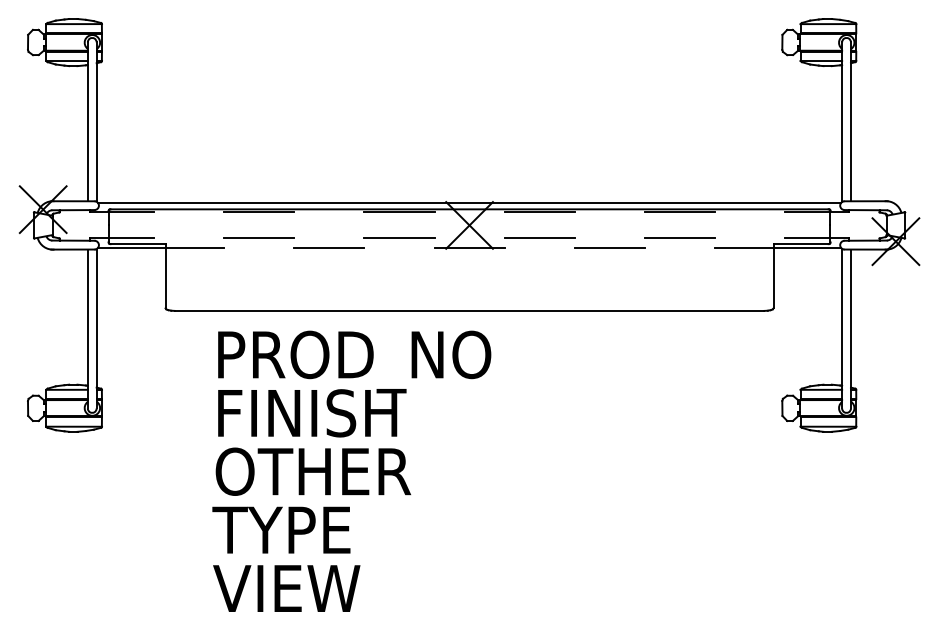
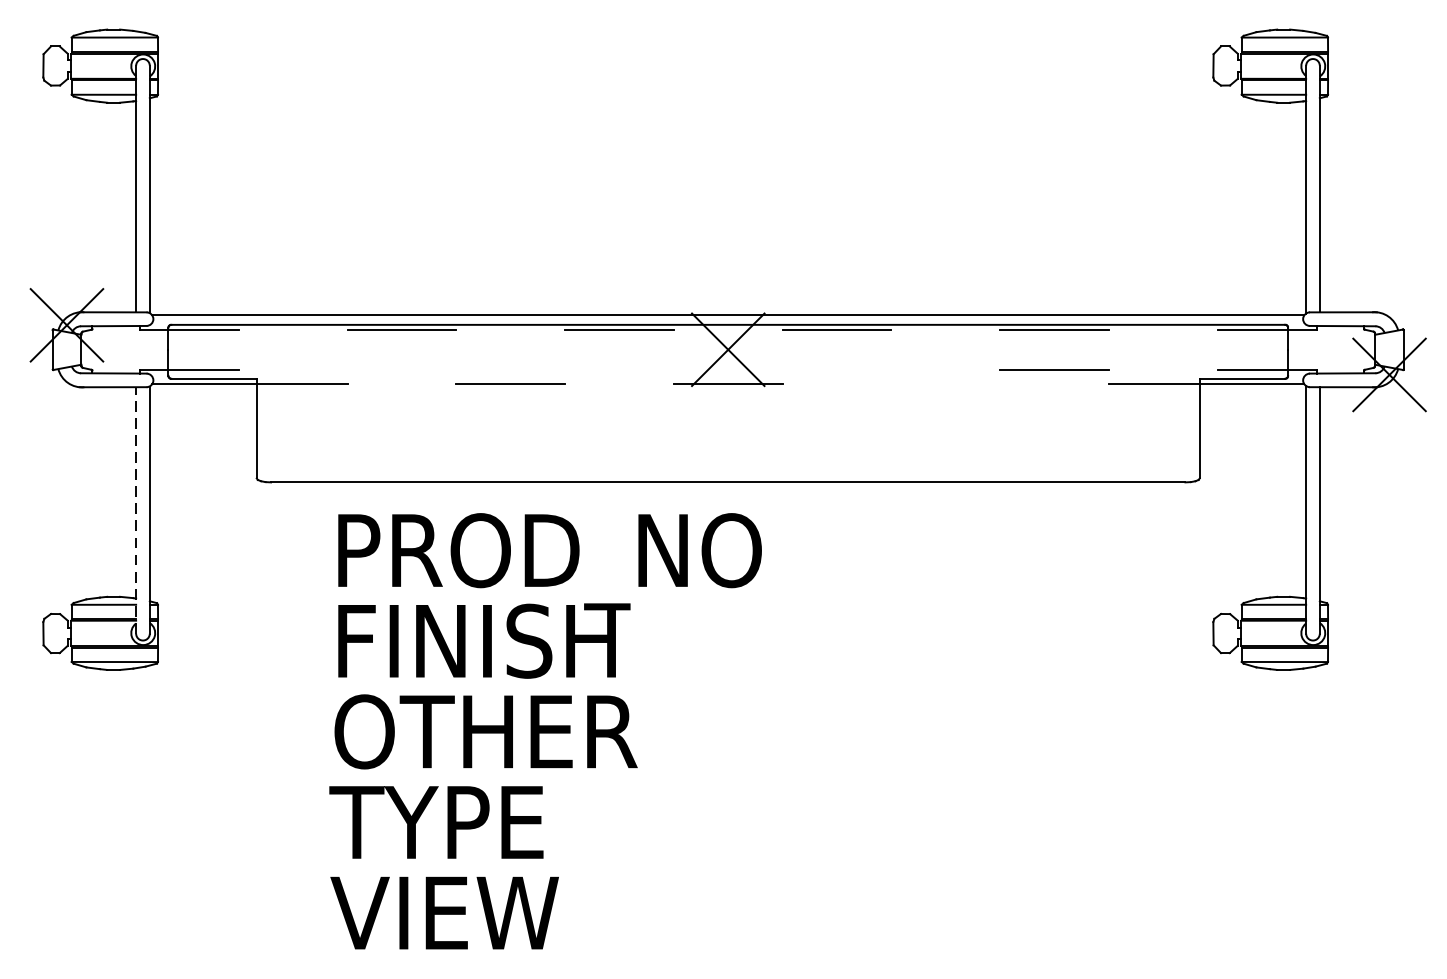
line: (259, 238) -> (402, 370), removed
line: (399, 238) -> (619, 370), removed
line: (539, 238) -> (836, 370), removed
line: (609, 247) -> (945, 384), removed
line: (87, 328) -> (135, 509), solid -> dashed

